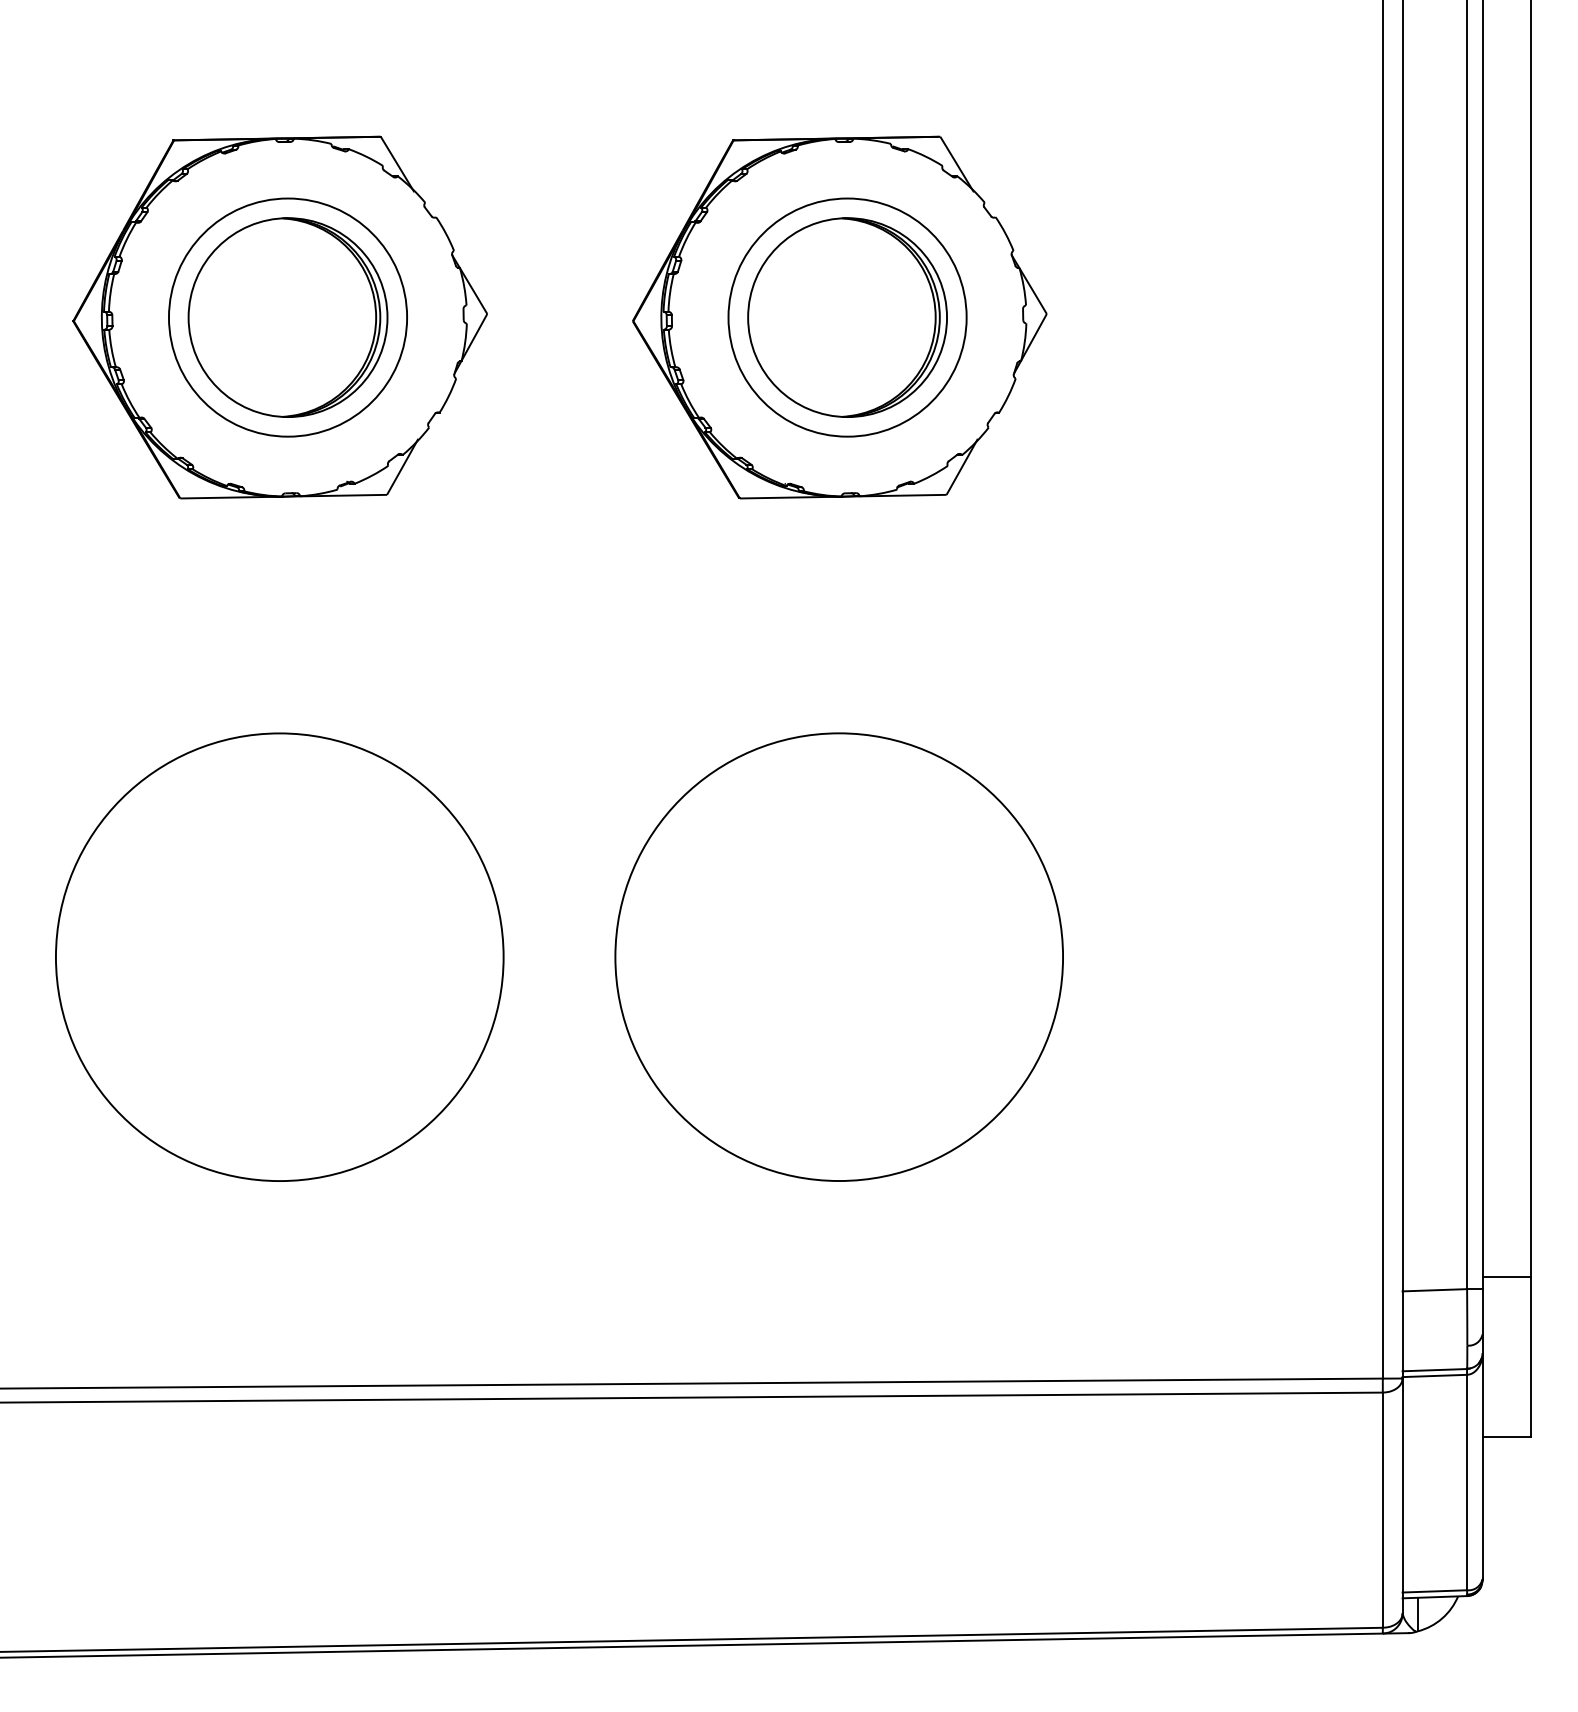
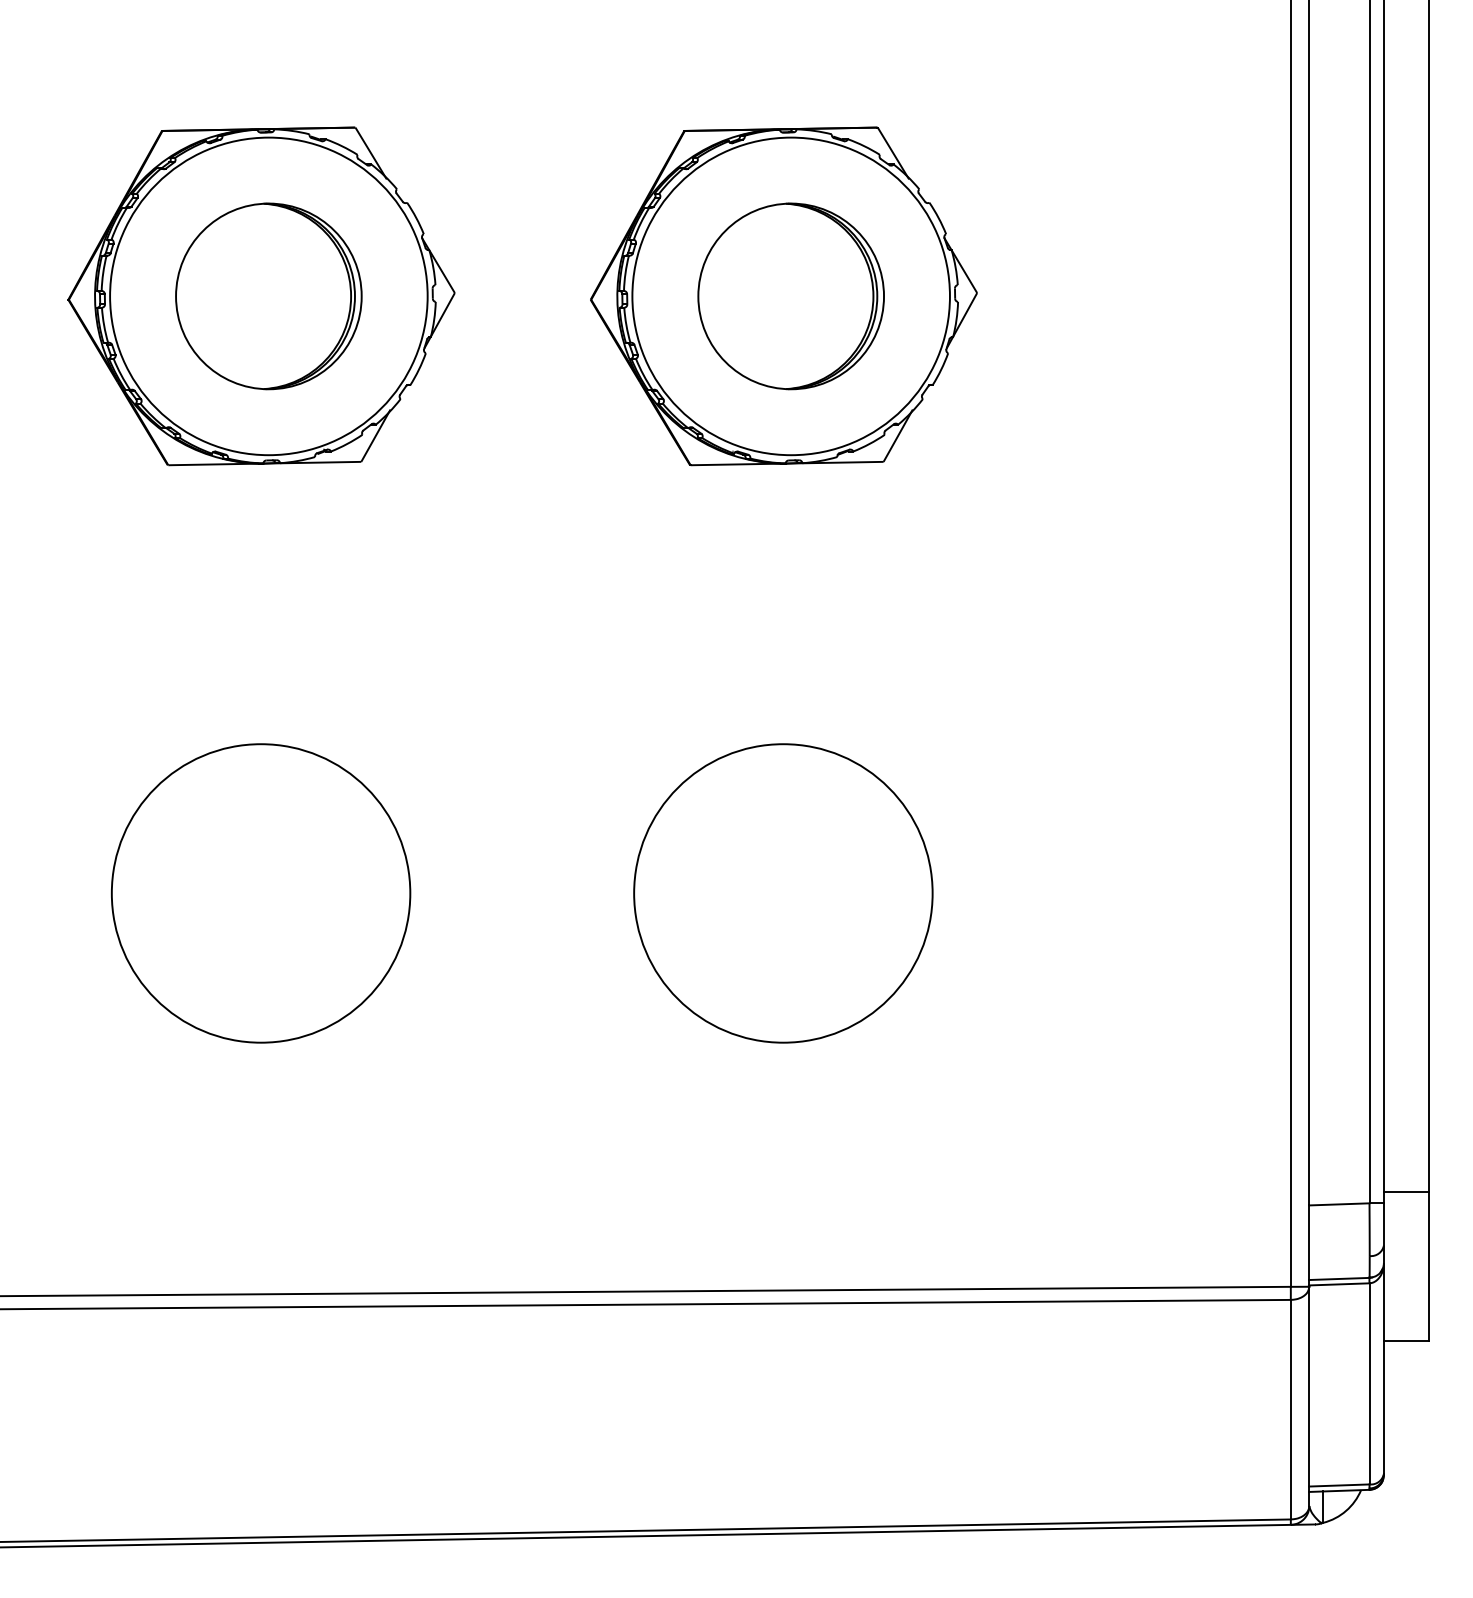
circle: (287, 317) -> (268, 296), size x1.43
circle: (847, 317) -> (791, 296), size x1.43
circle: (279, 956) -> (260, 892), size x0.71
circle: (839, 957) -> (783, 893), size x0.71

